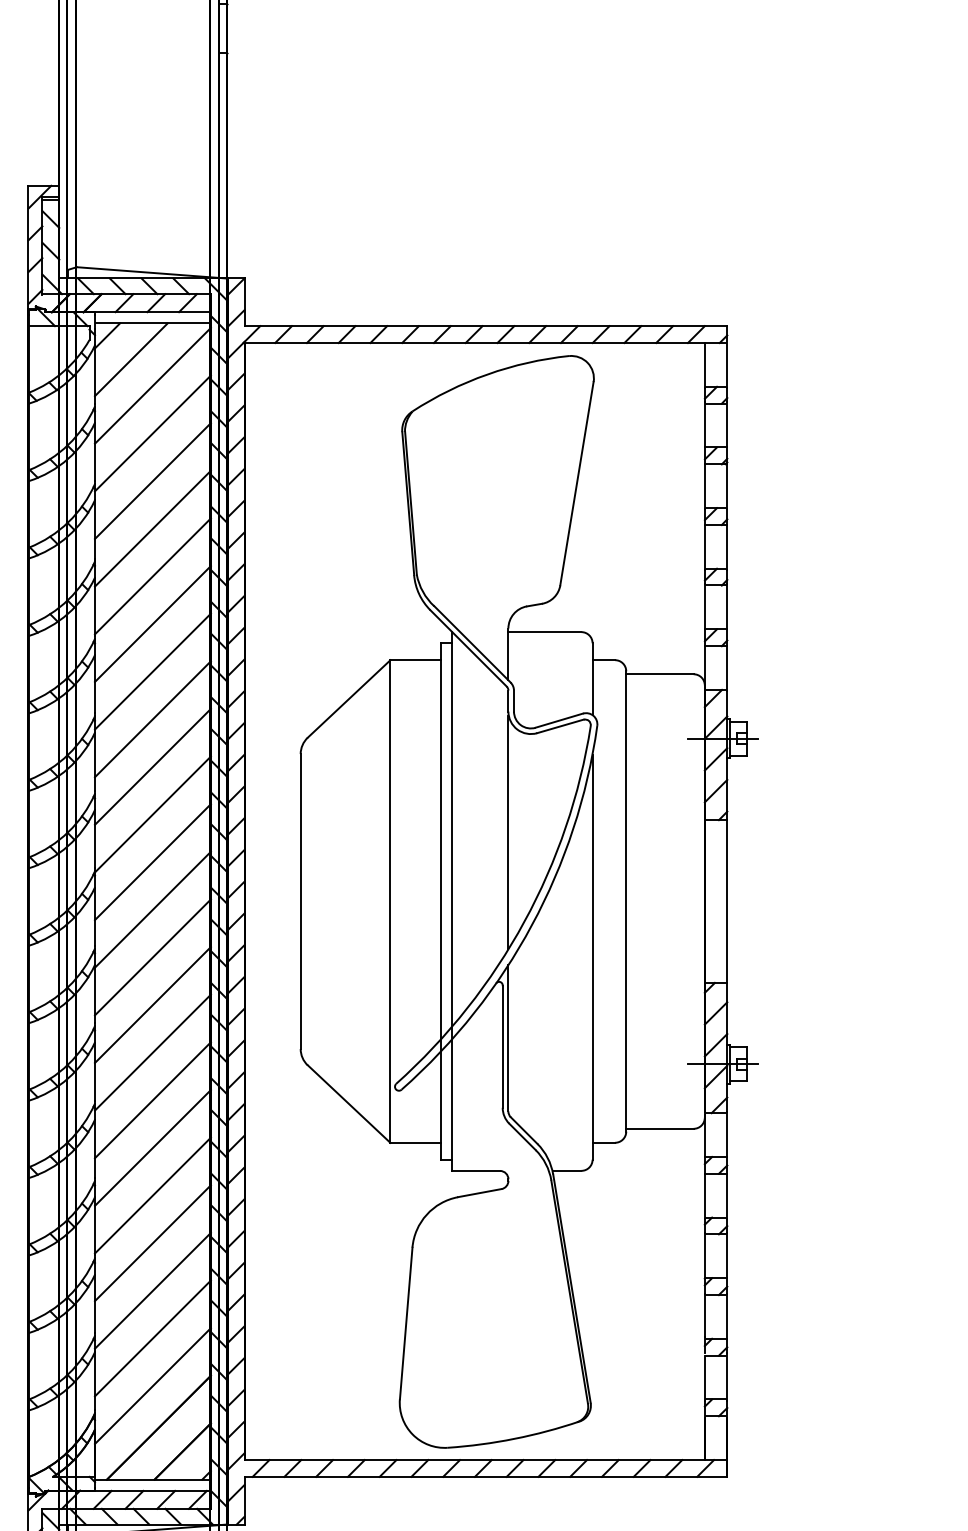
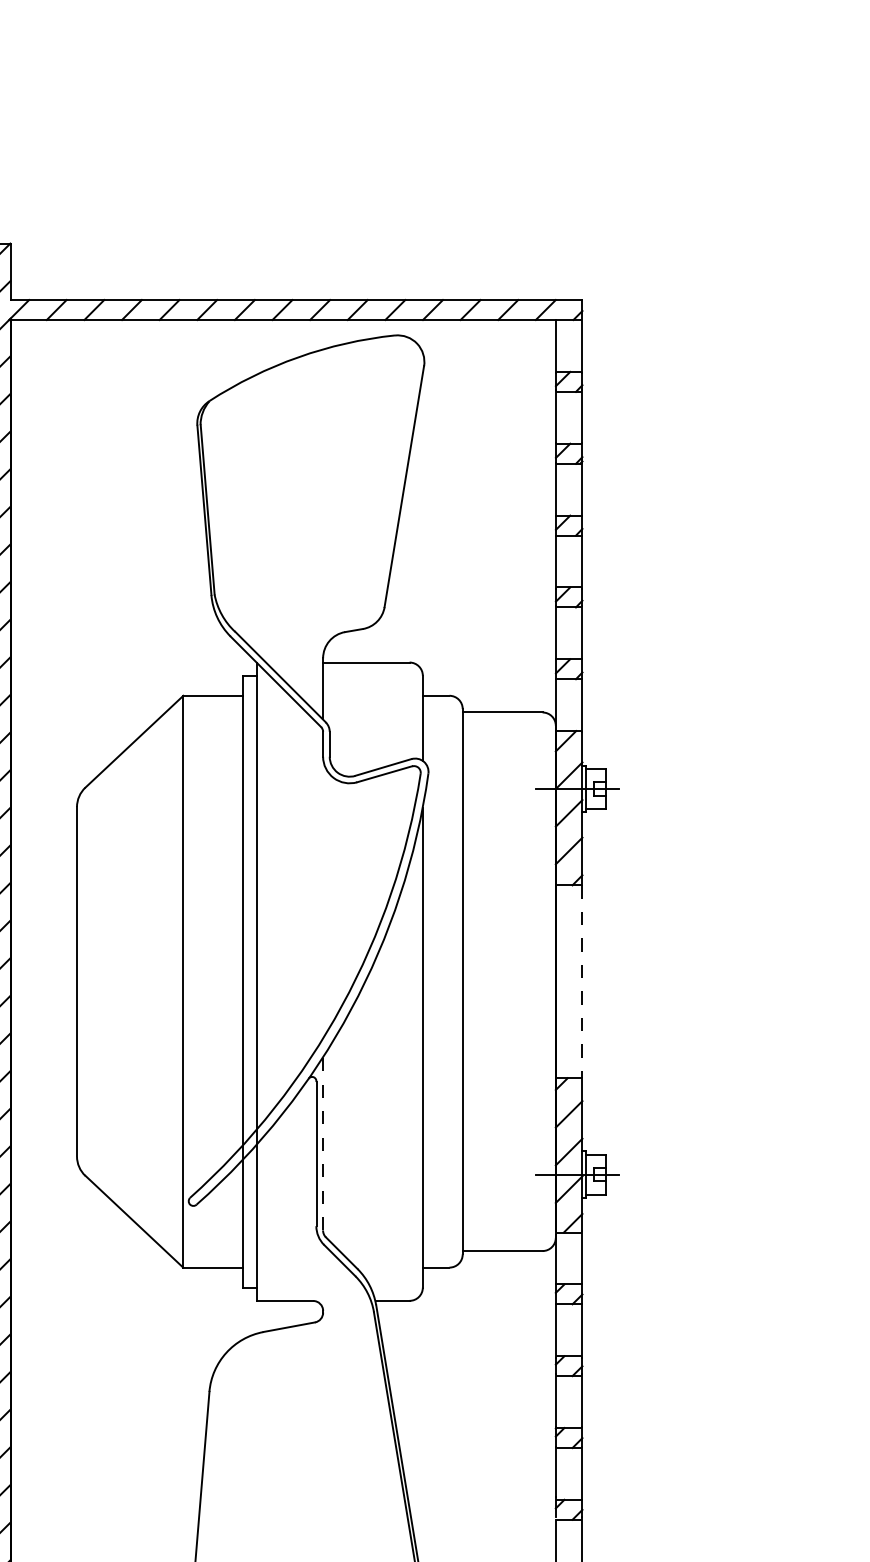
line: (508, 832) -> (323, 899), removed
line: (727, 902) -> (582, 982), solid -> dashed
line: (508, 1037) -> (323, 1142), solid -> dashed

